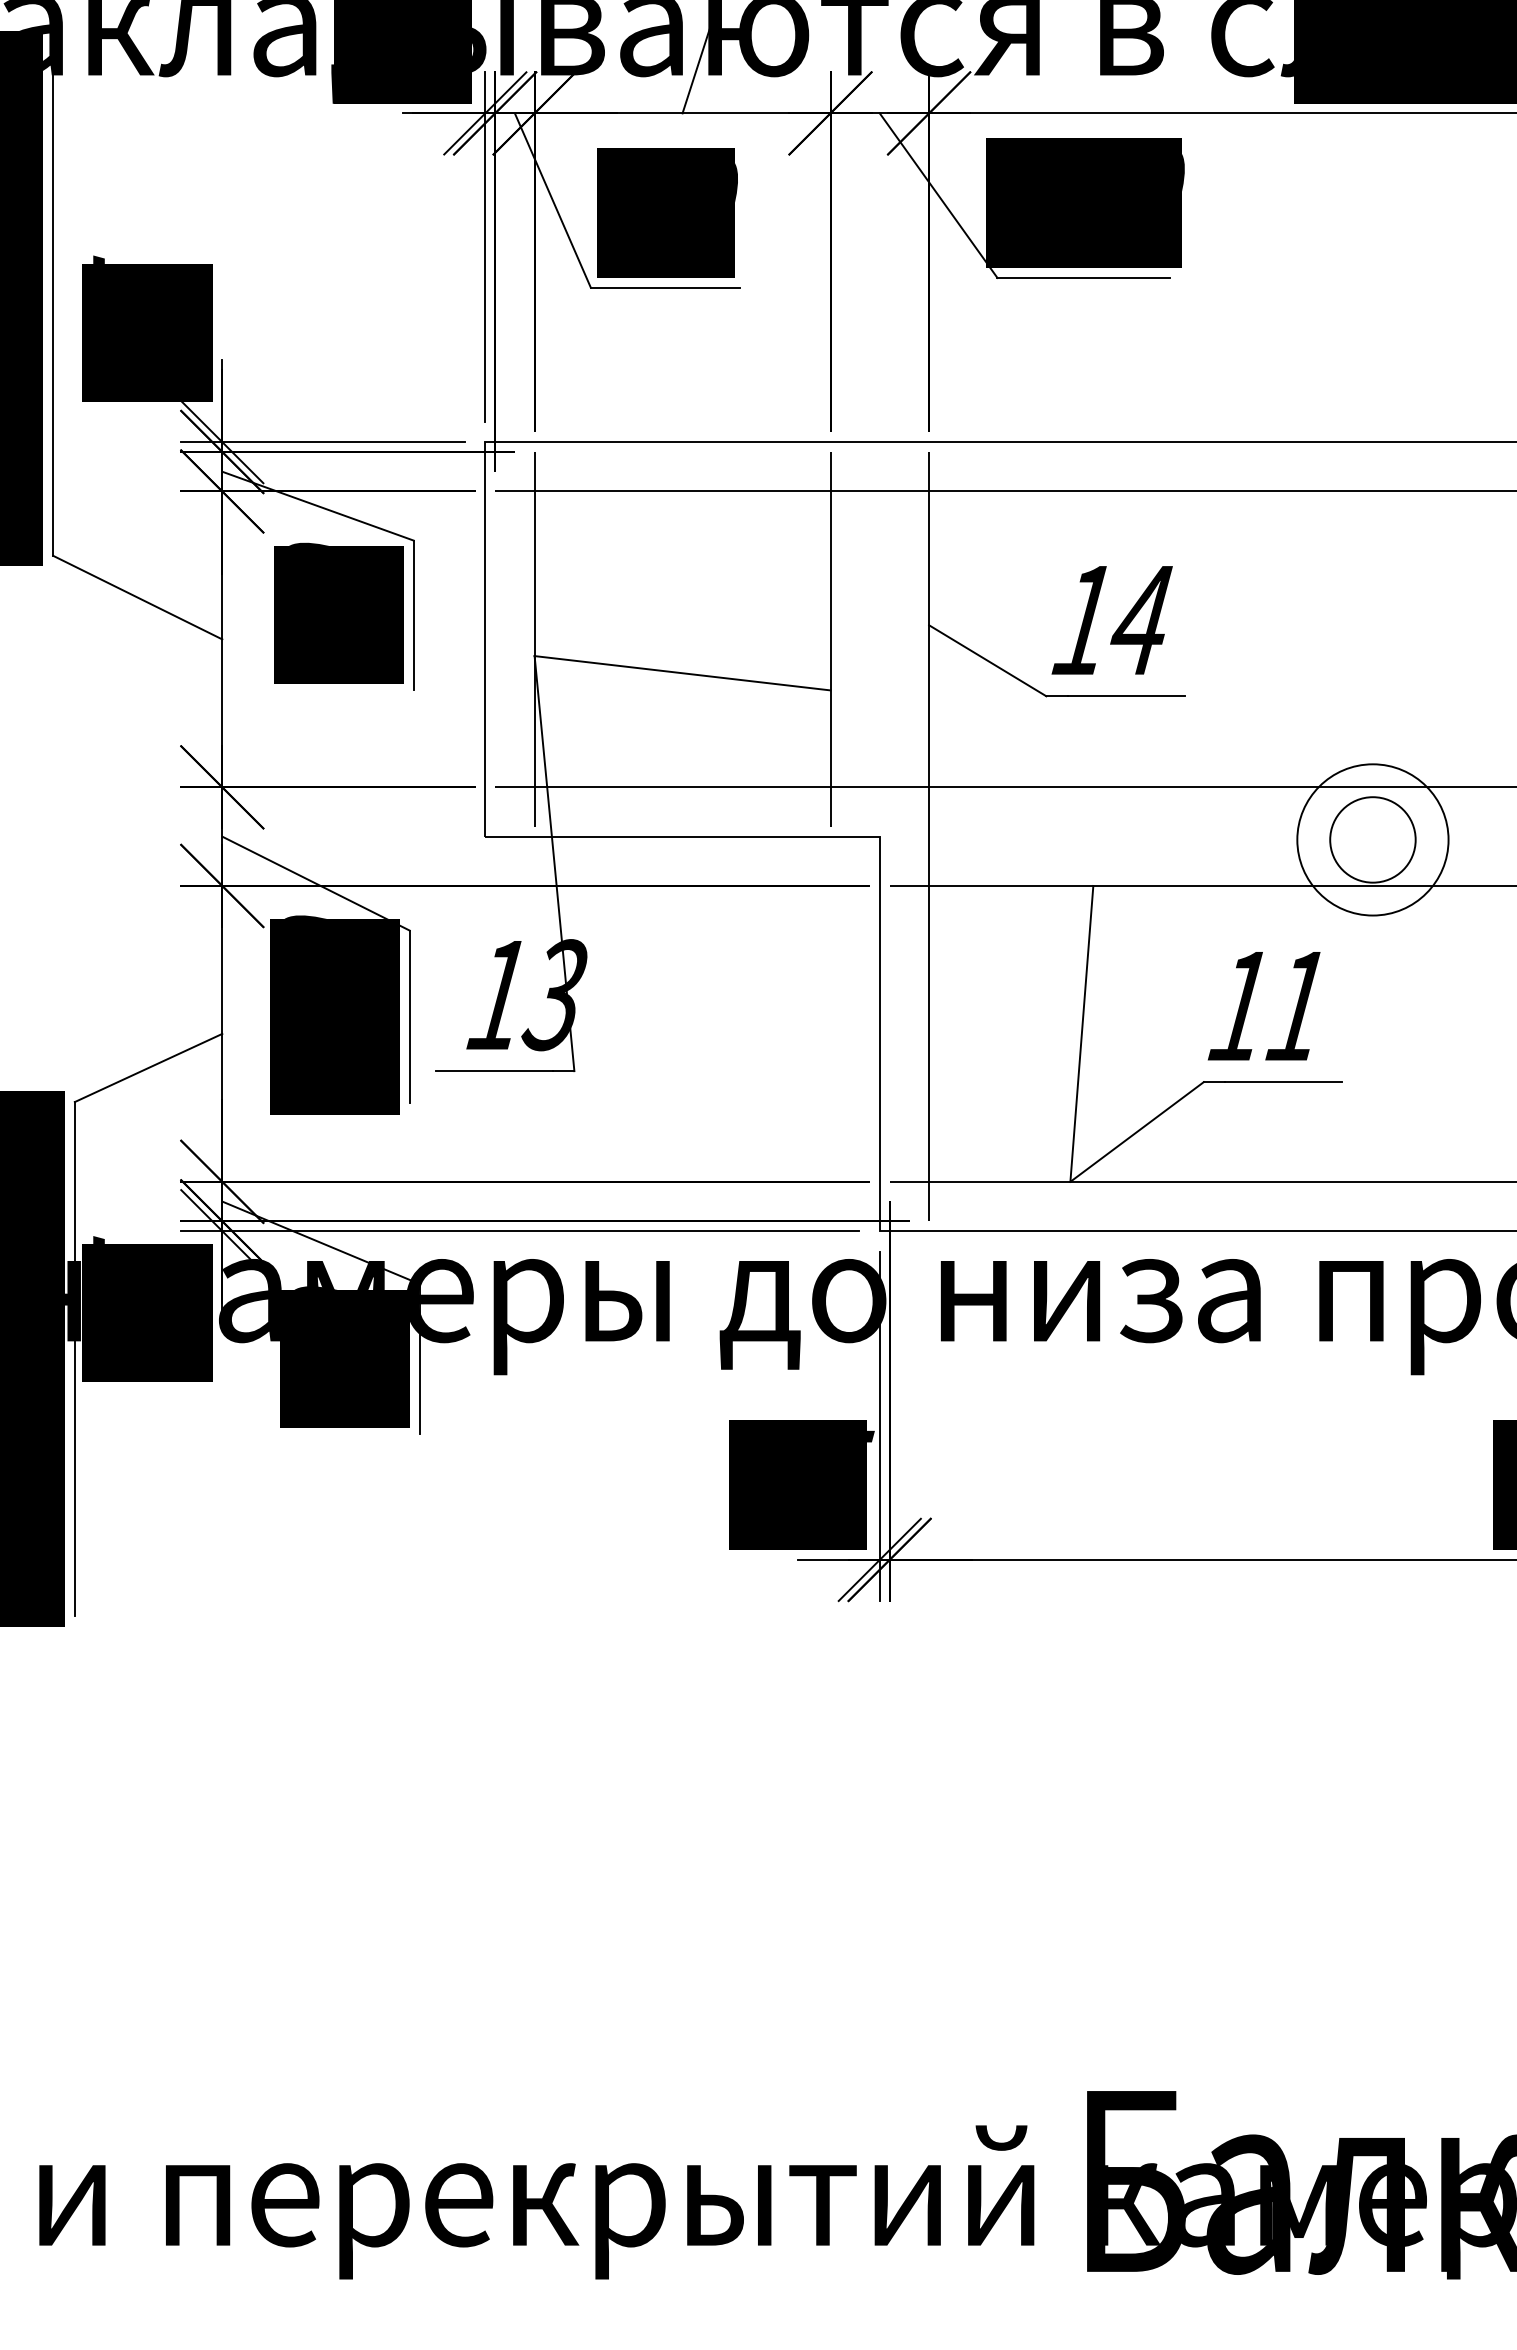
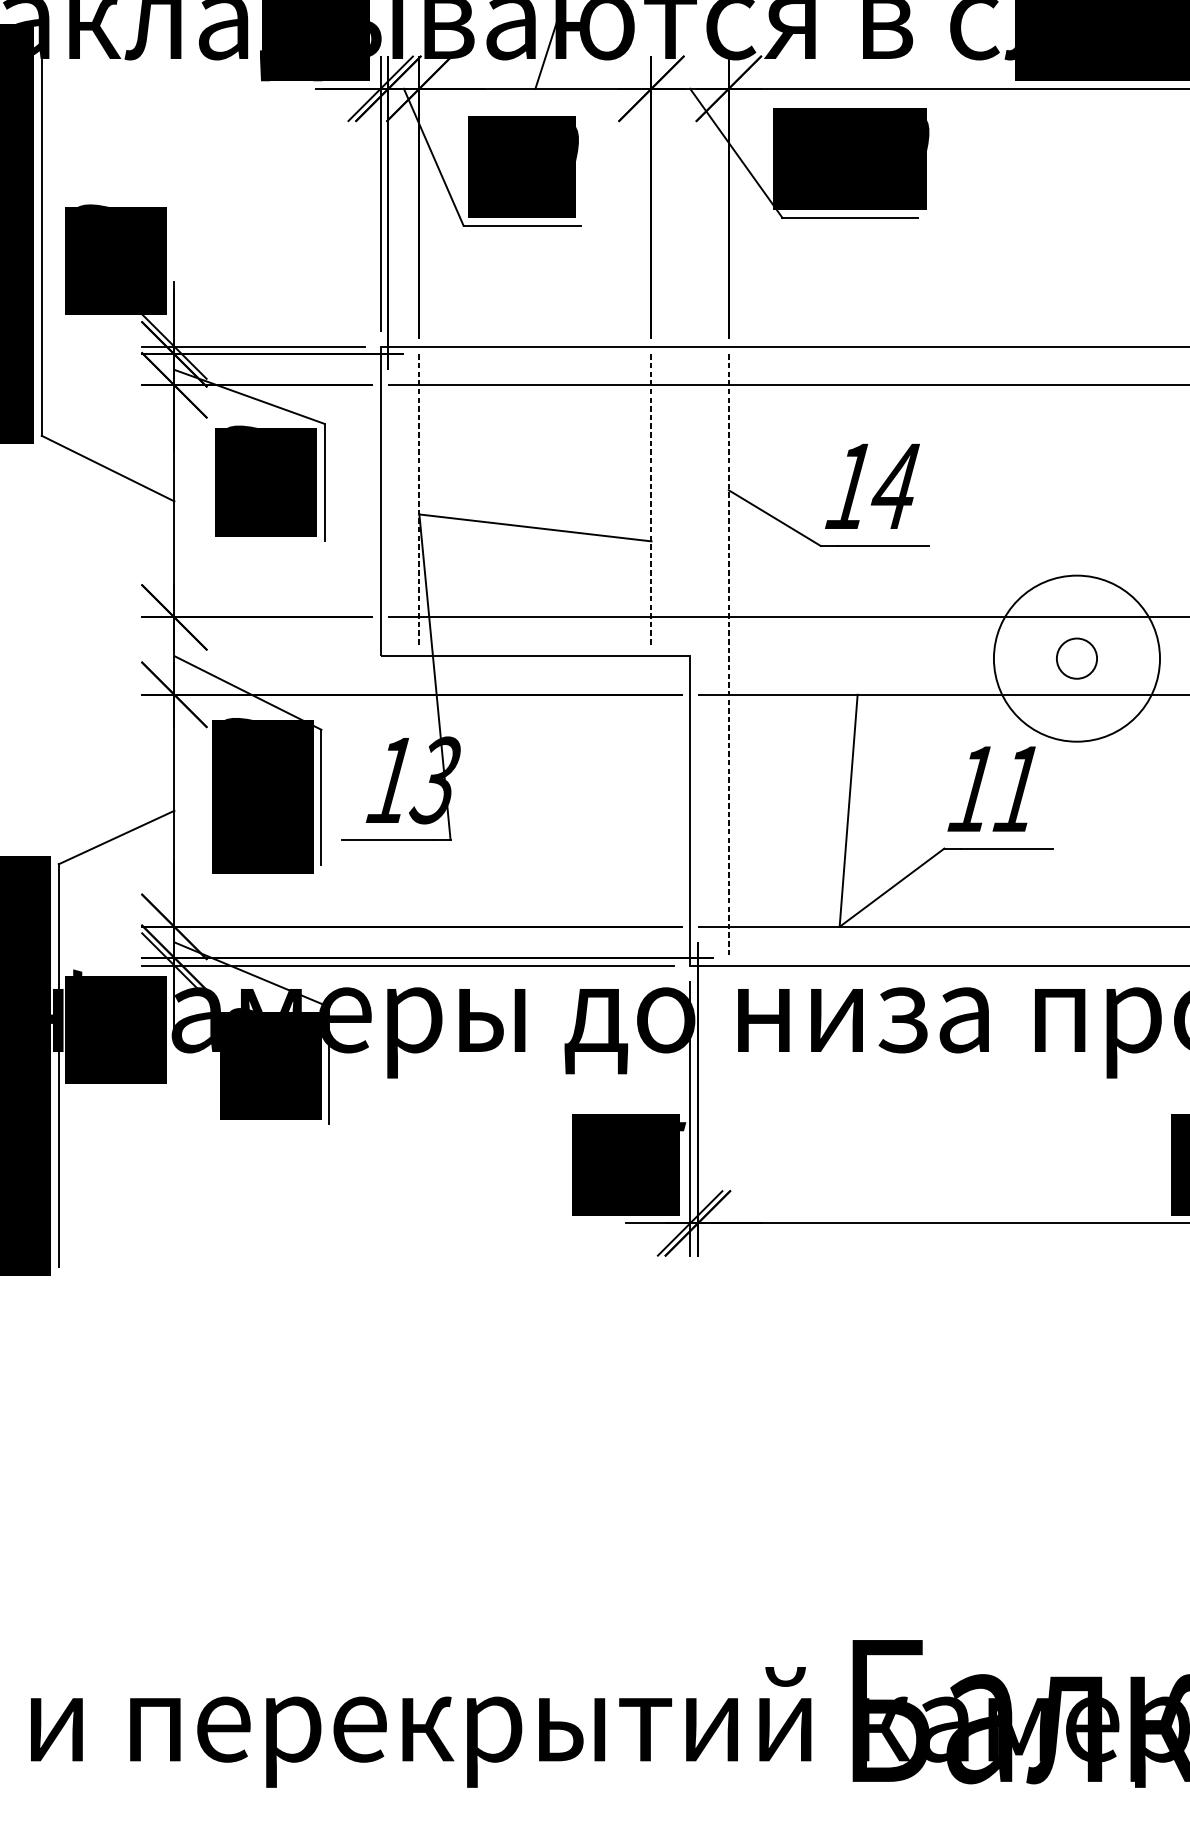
text: (115, 259) -> (90, 203), 15 -> 19
line: (534, 639) -> (419, 501), solid -> dashed
line: (830, 639) -> (651, 501), solid -> dashed
line: (929, 836) -> (729, 655), solid -> dashed
circle: (1372, 839) -> (1076, 658), size x0.6
circle: (1372, 839) -> (1076, 658), size x1.4
text: (314, 1287) -> (246, 1009), 60 -> 68

